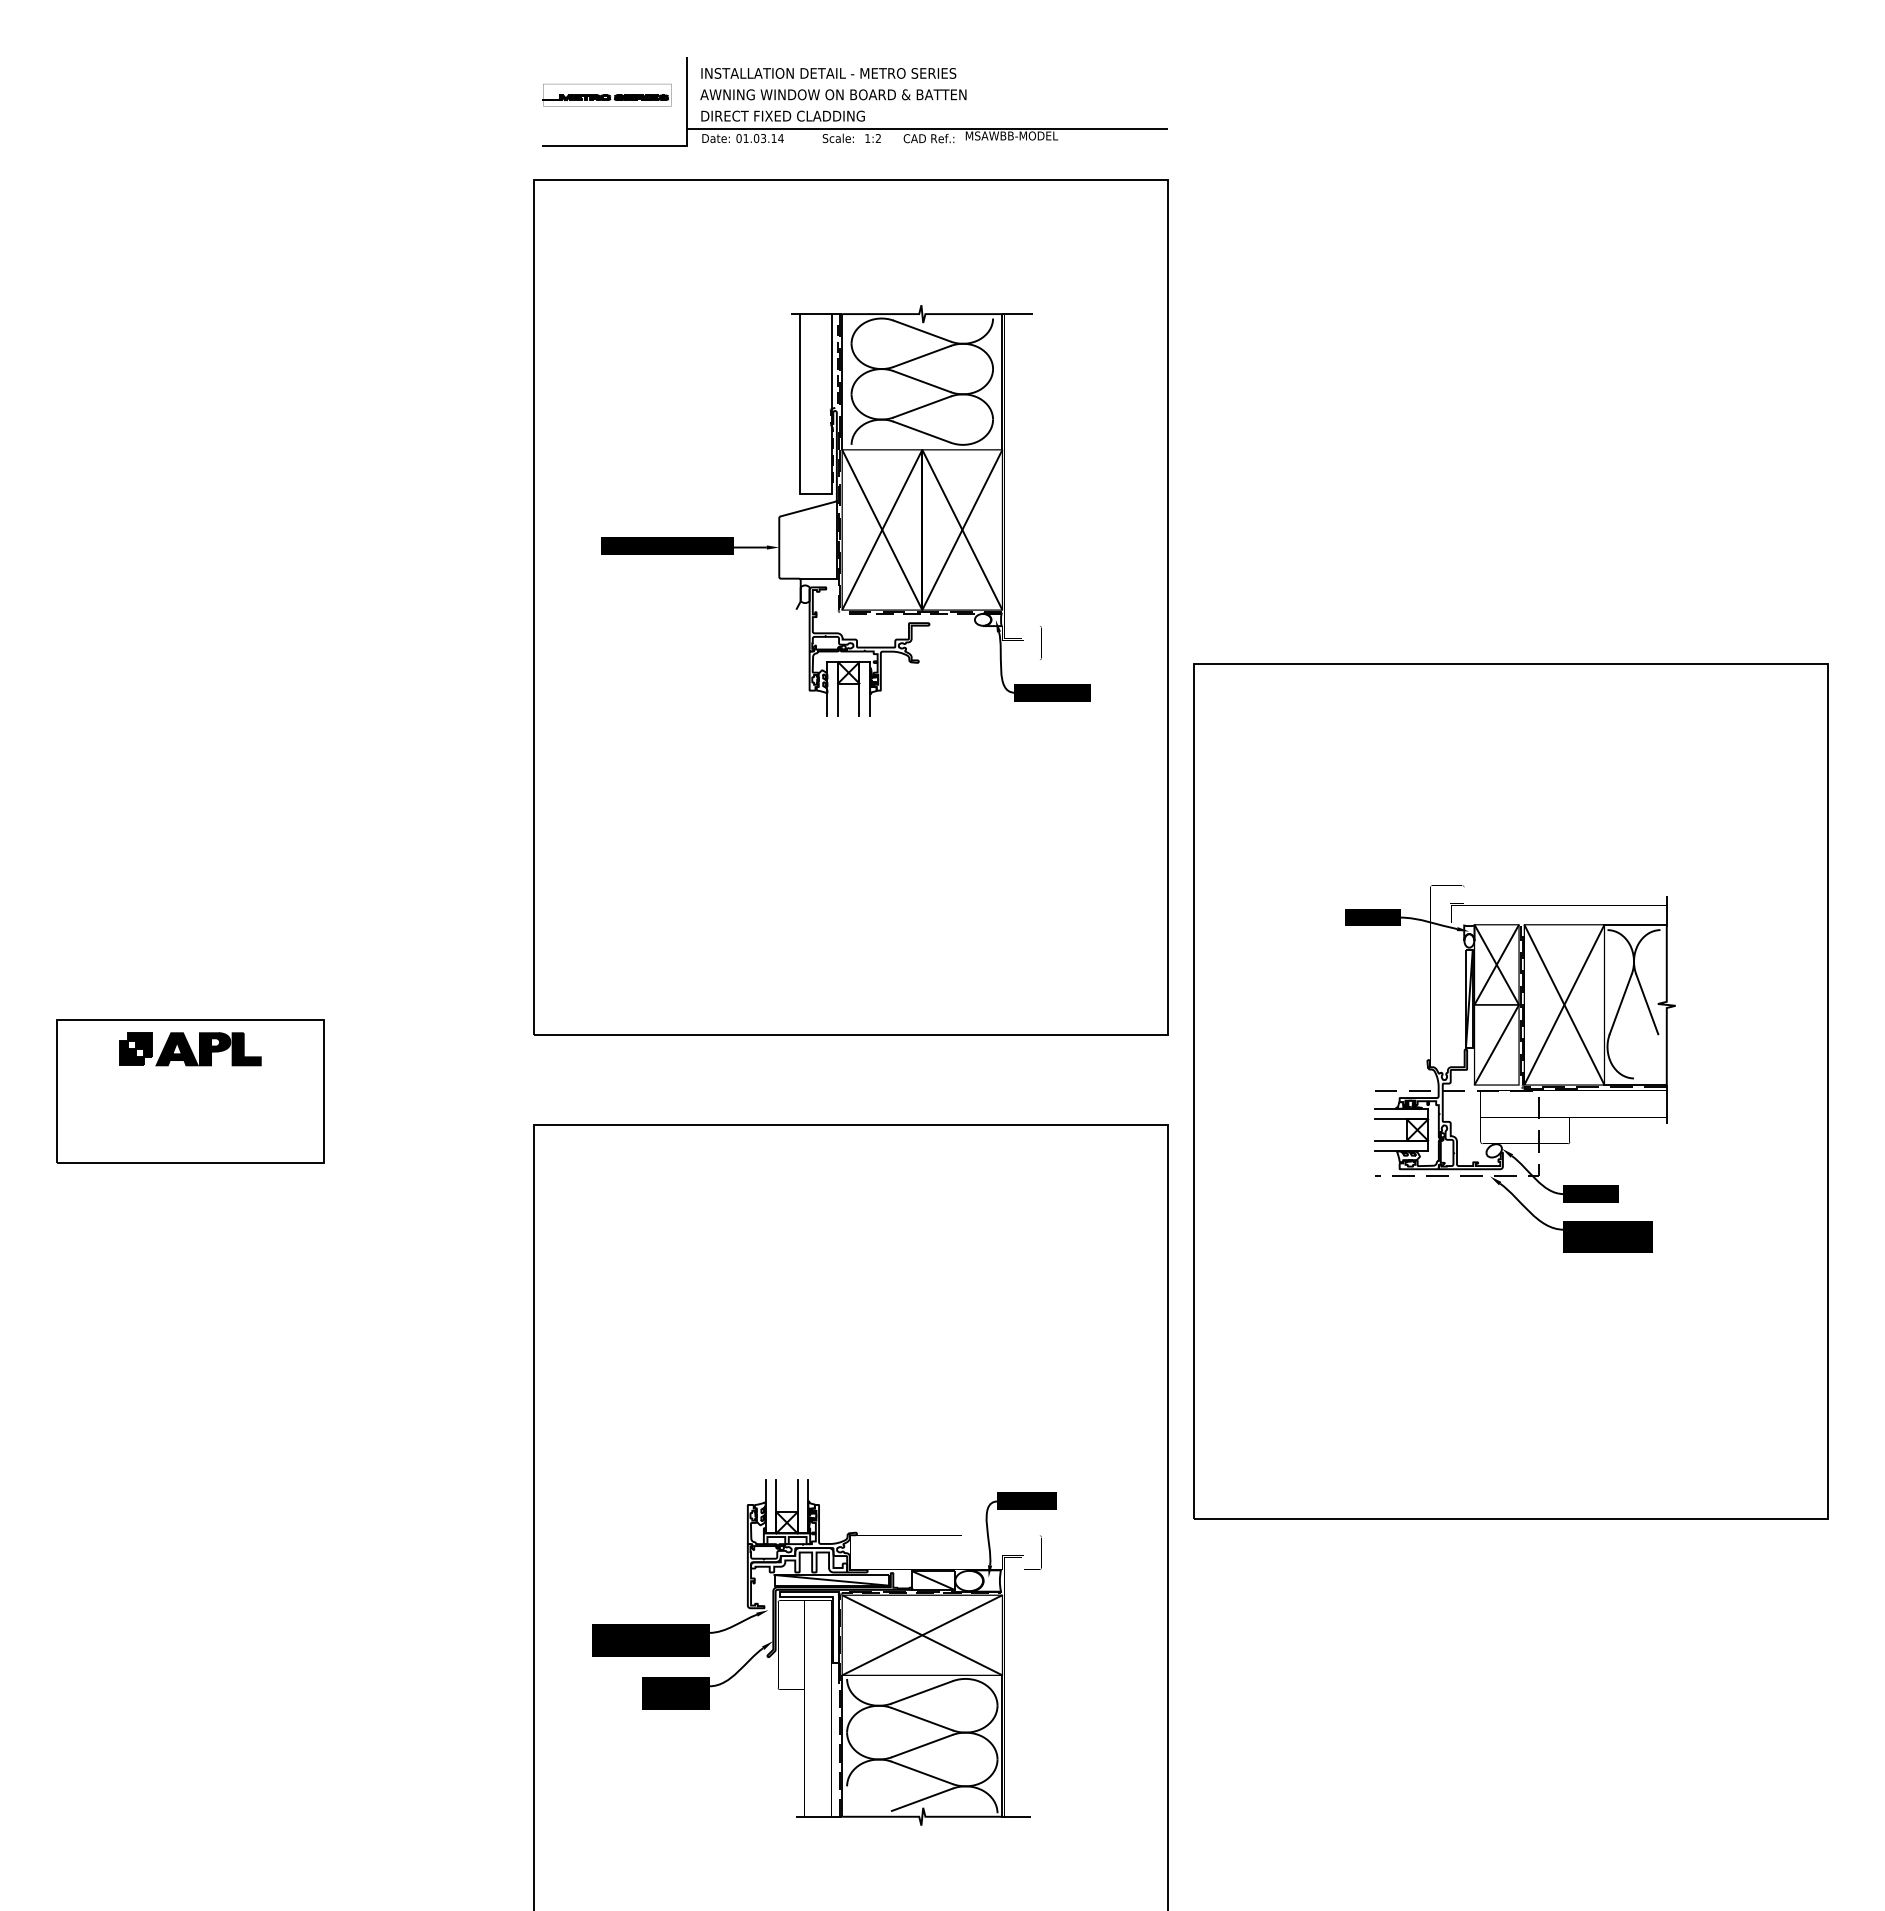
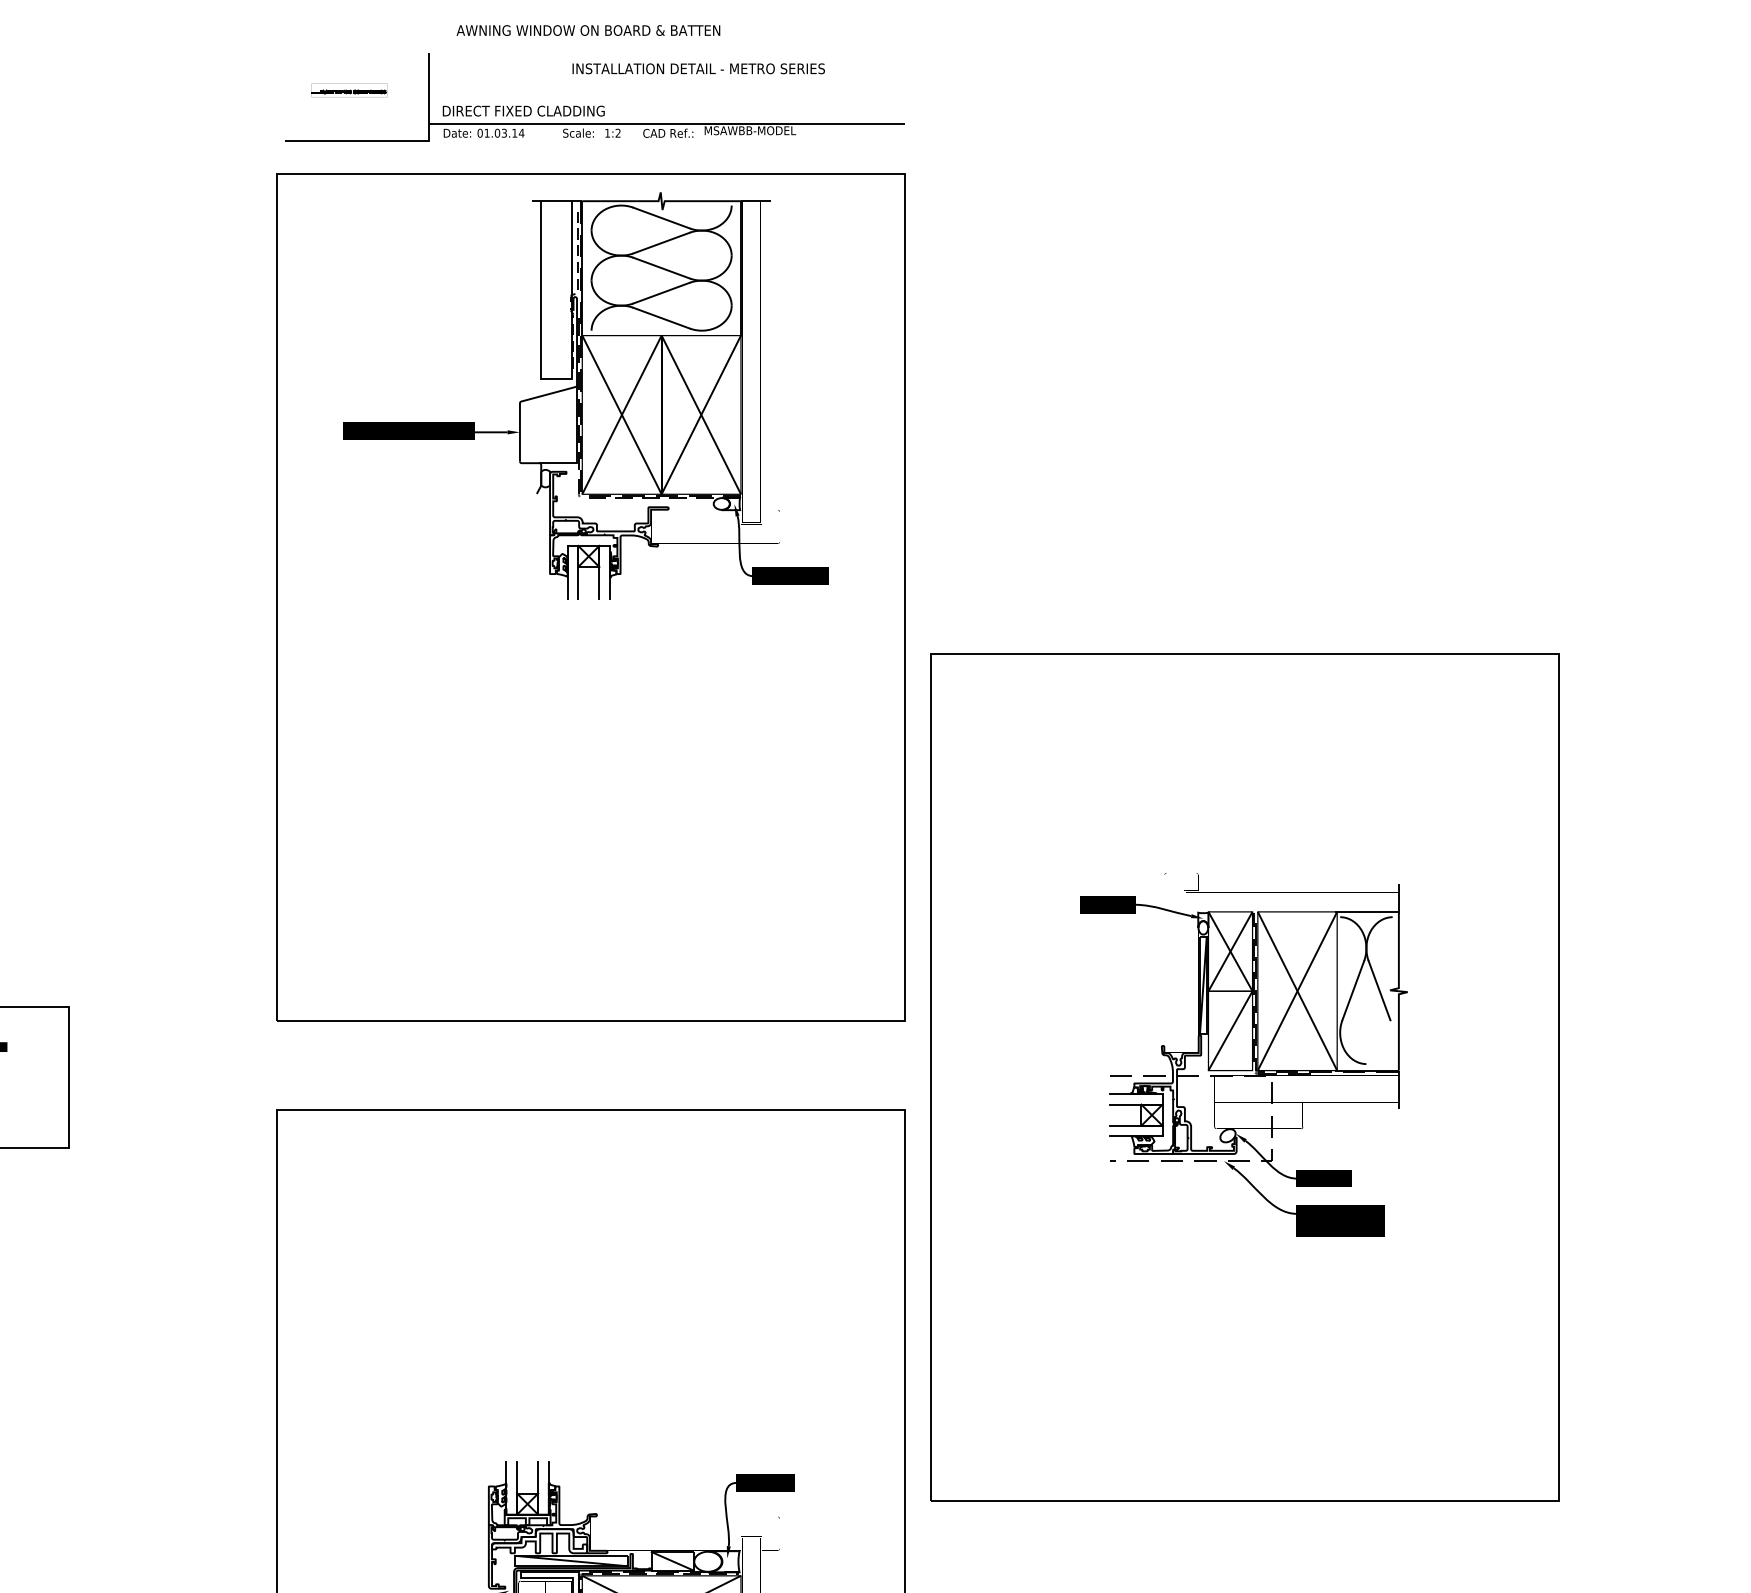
text: (828, 73) -> (698, 68), moved
text: (833, 94) -> (588, 30), moved
part: (606, 95) -> (348, 90), size x0.6
part: (845, 510) -> (585, 395), moved

